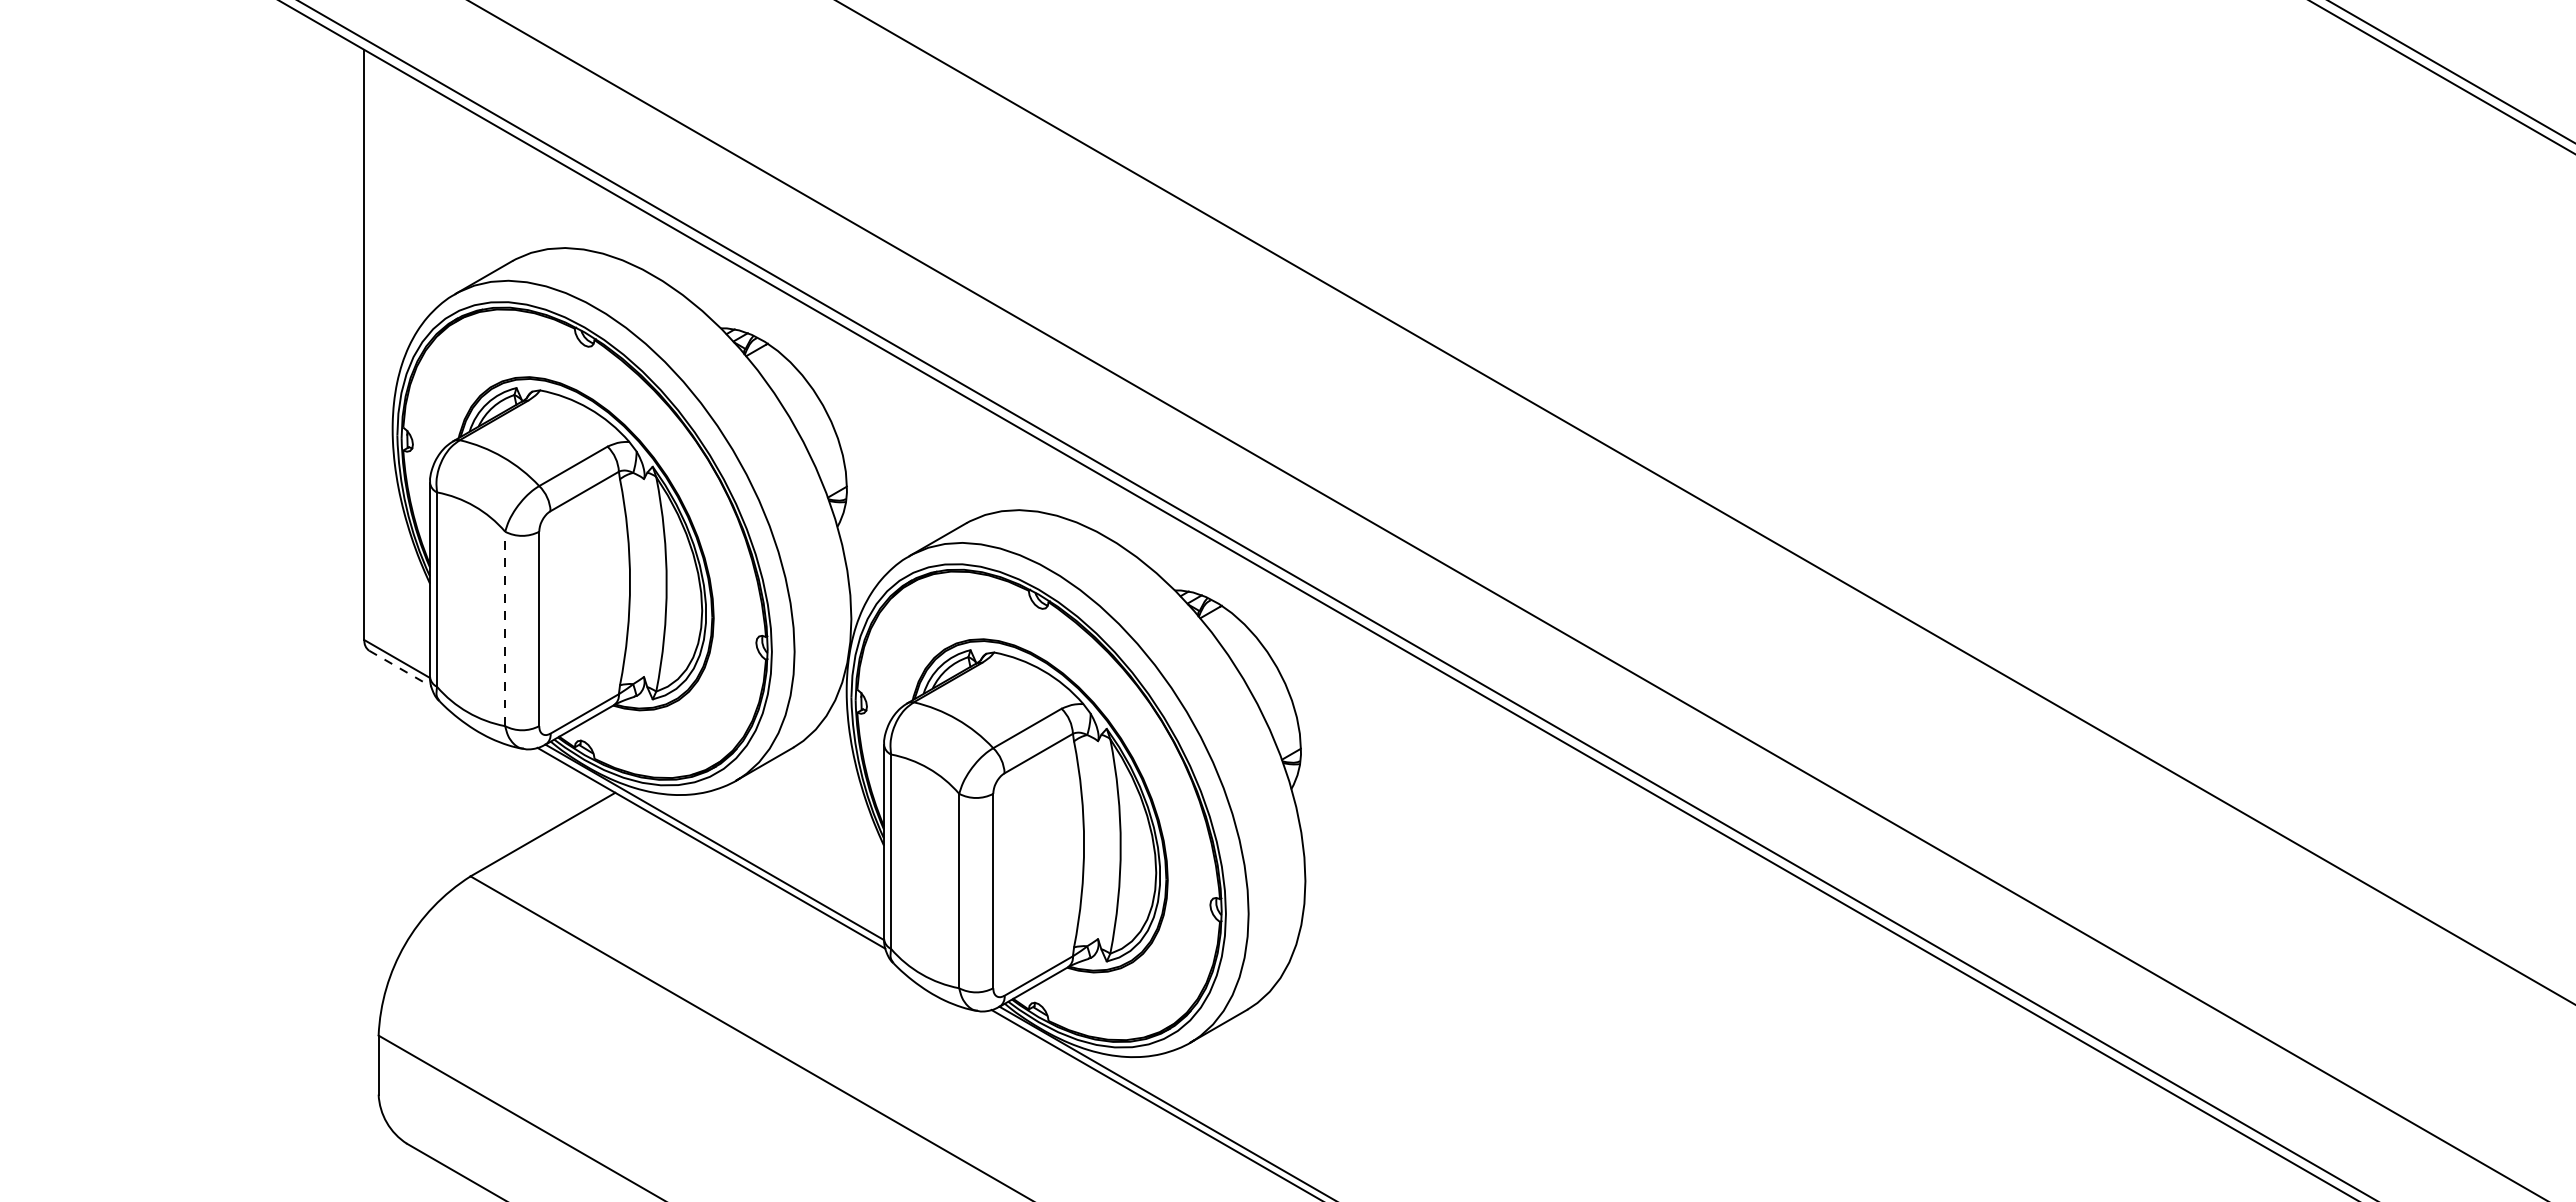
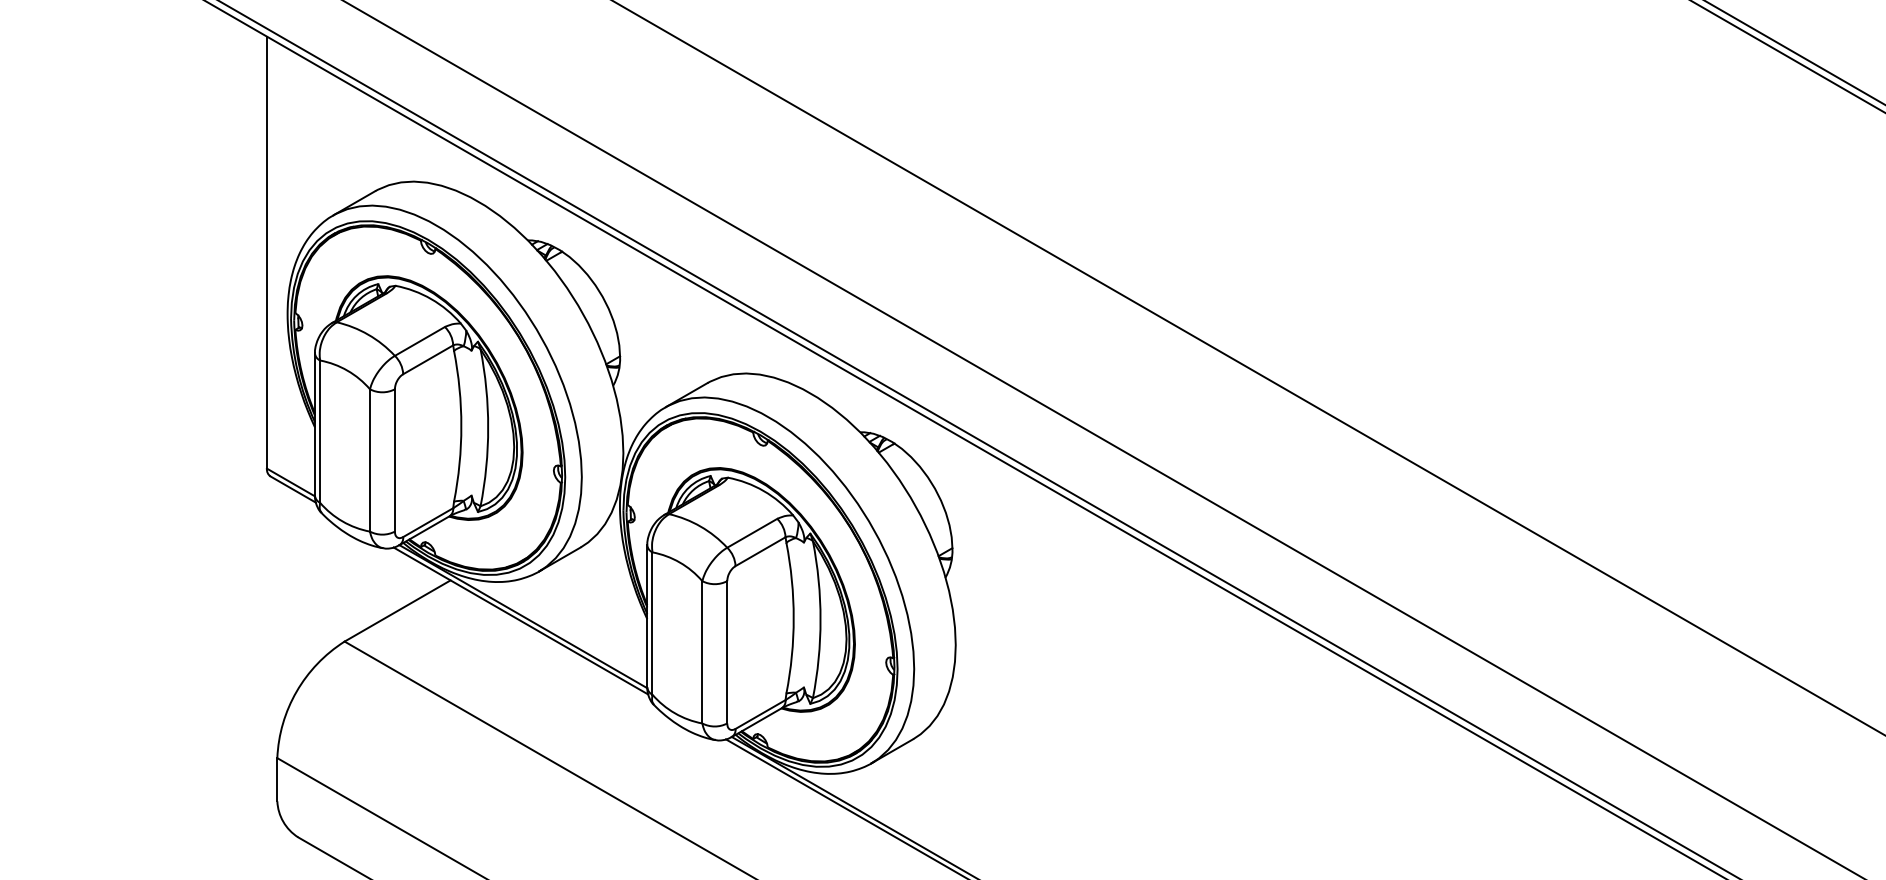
line: (505, 628) -> (370, 460), dashed -> solid
line: (400, 668) -> (293, 489), dashed -> solid

